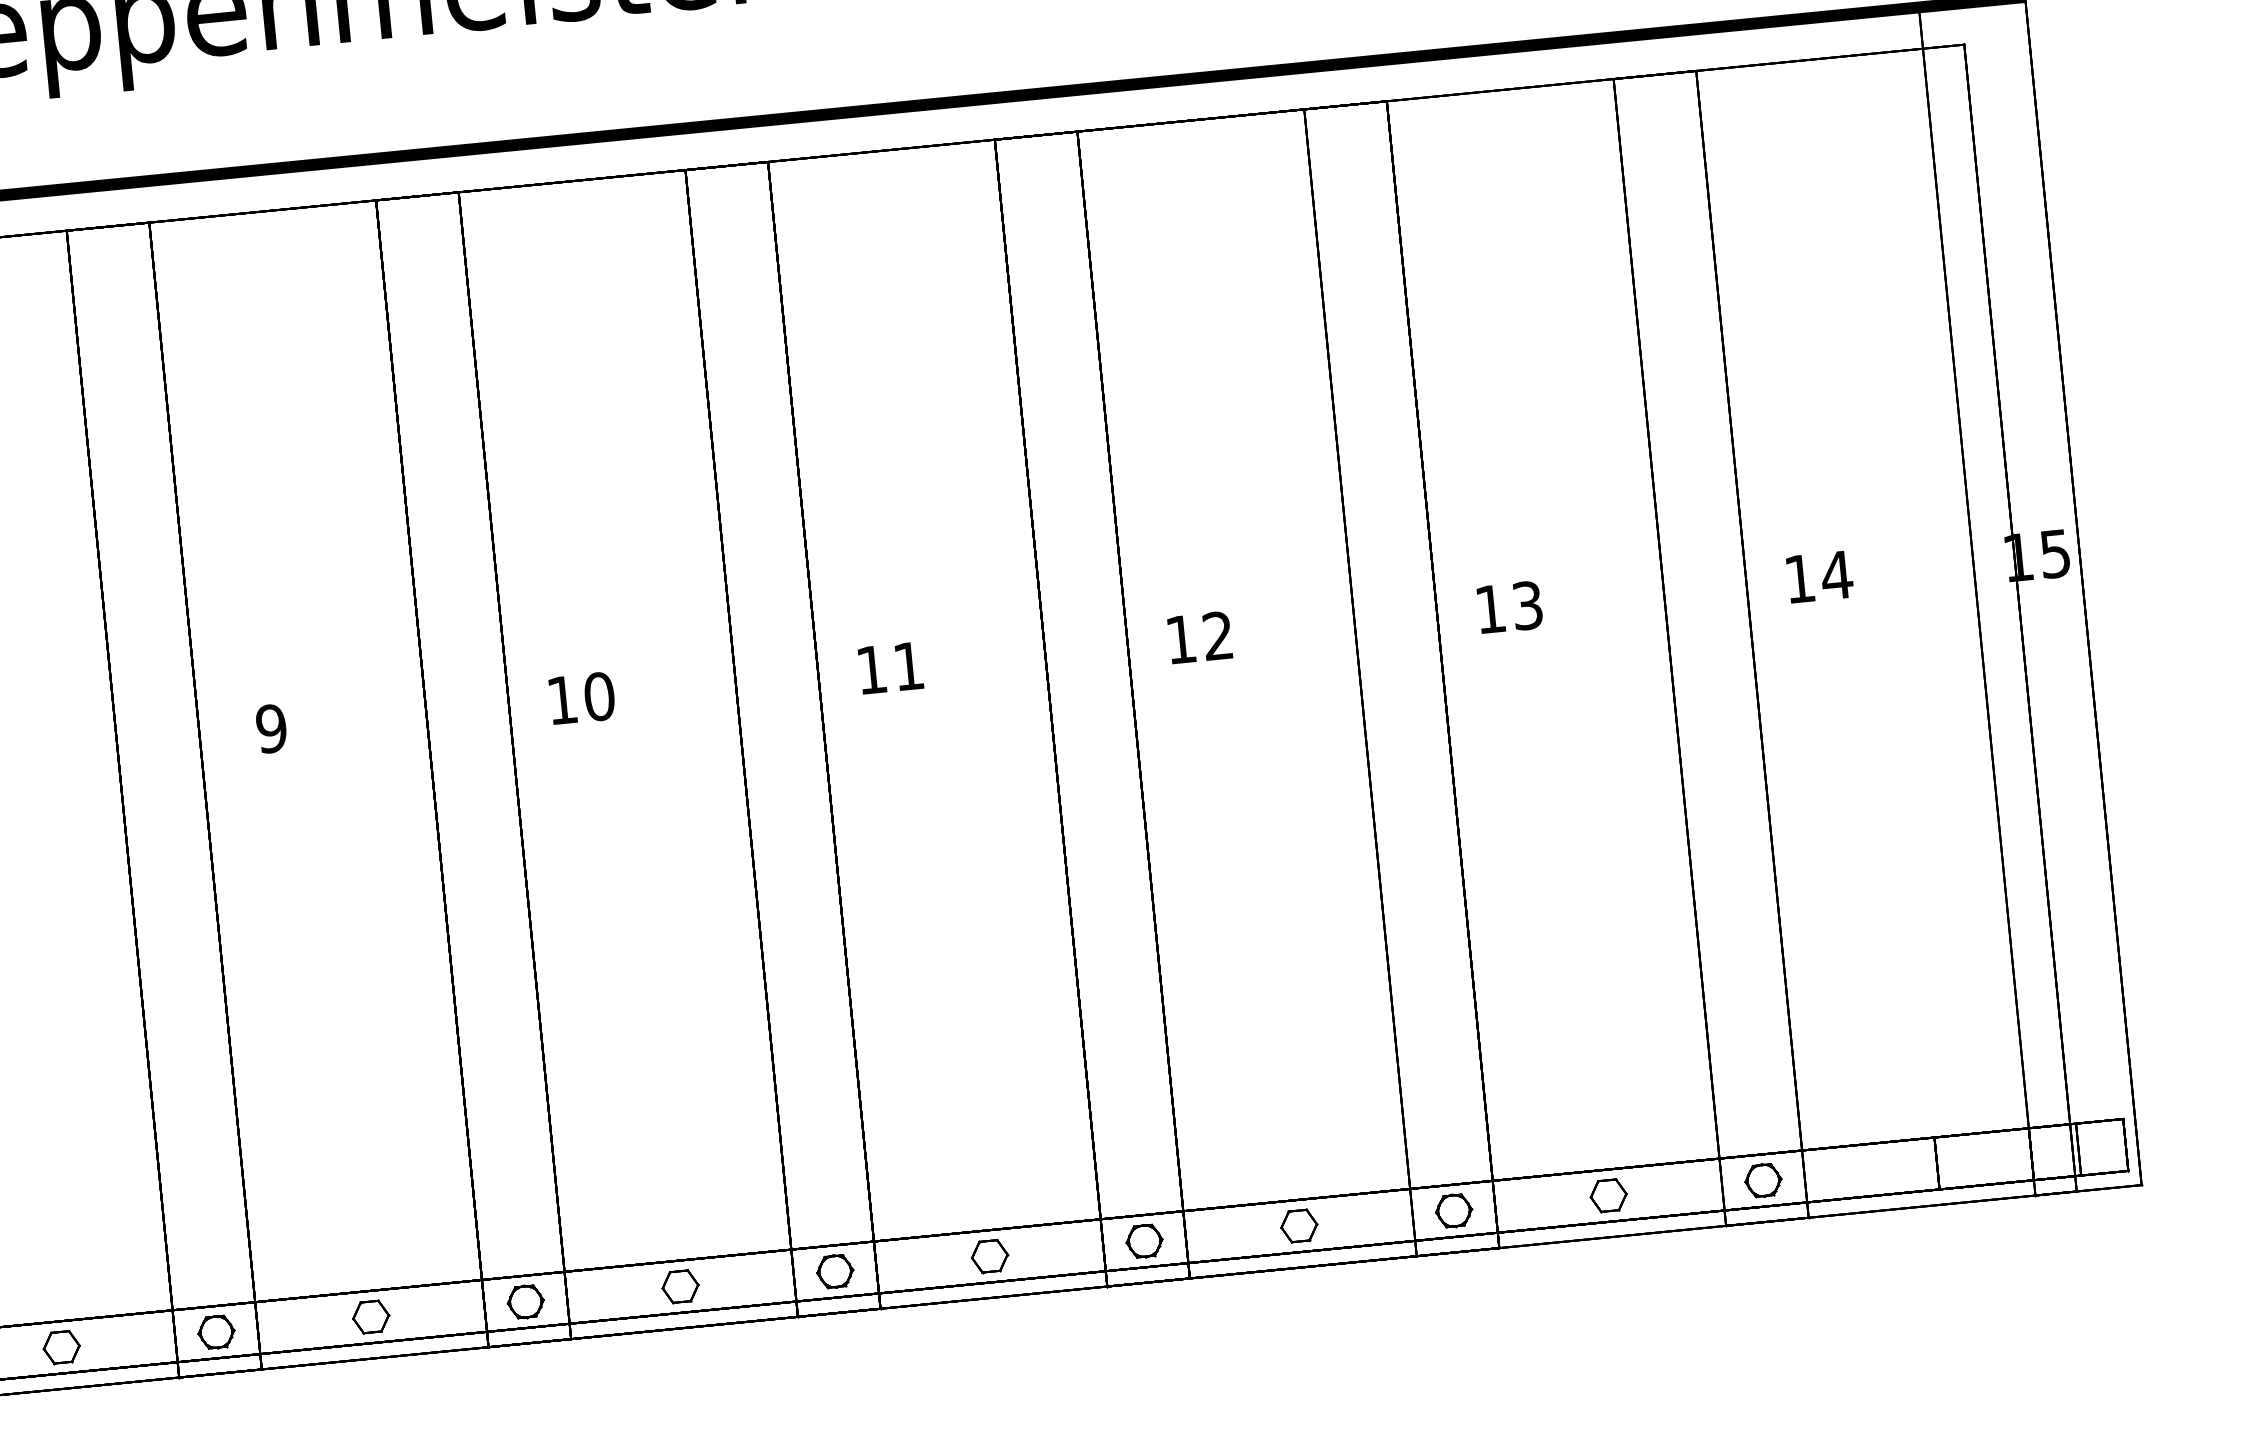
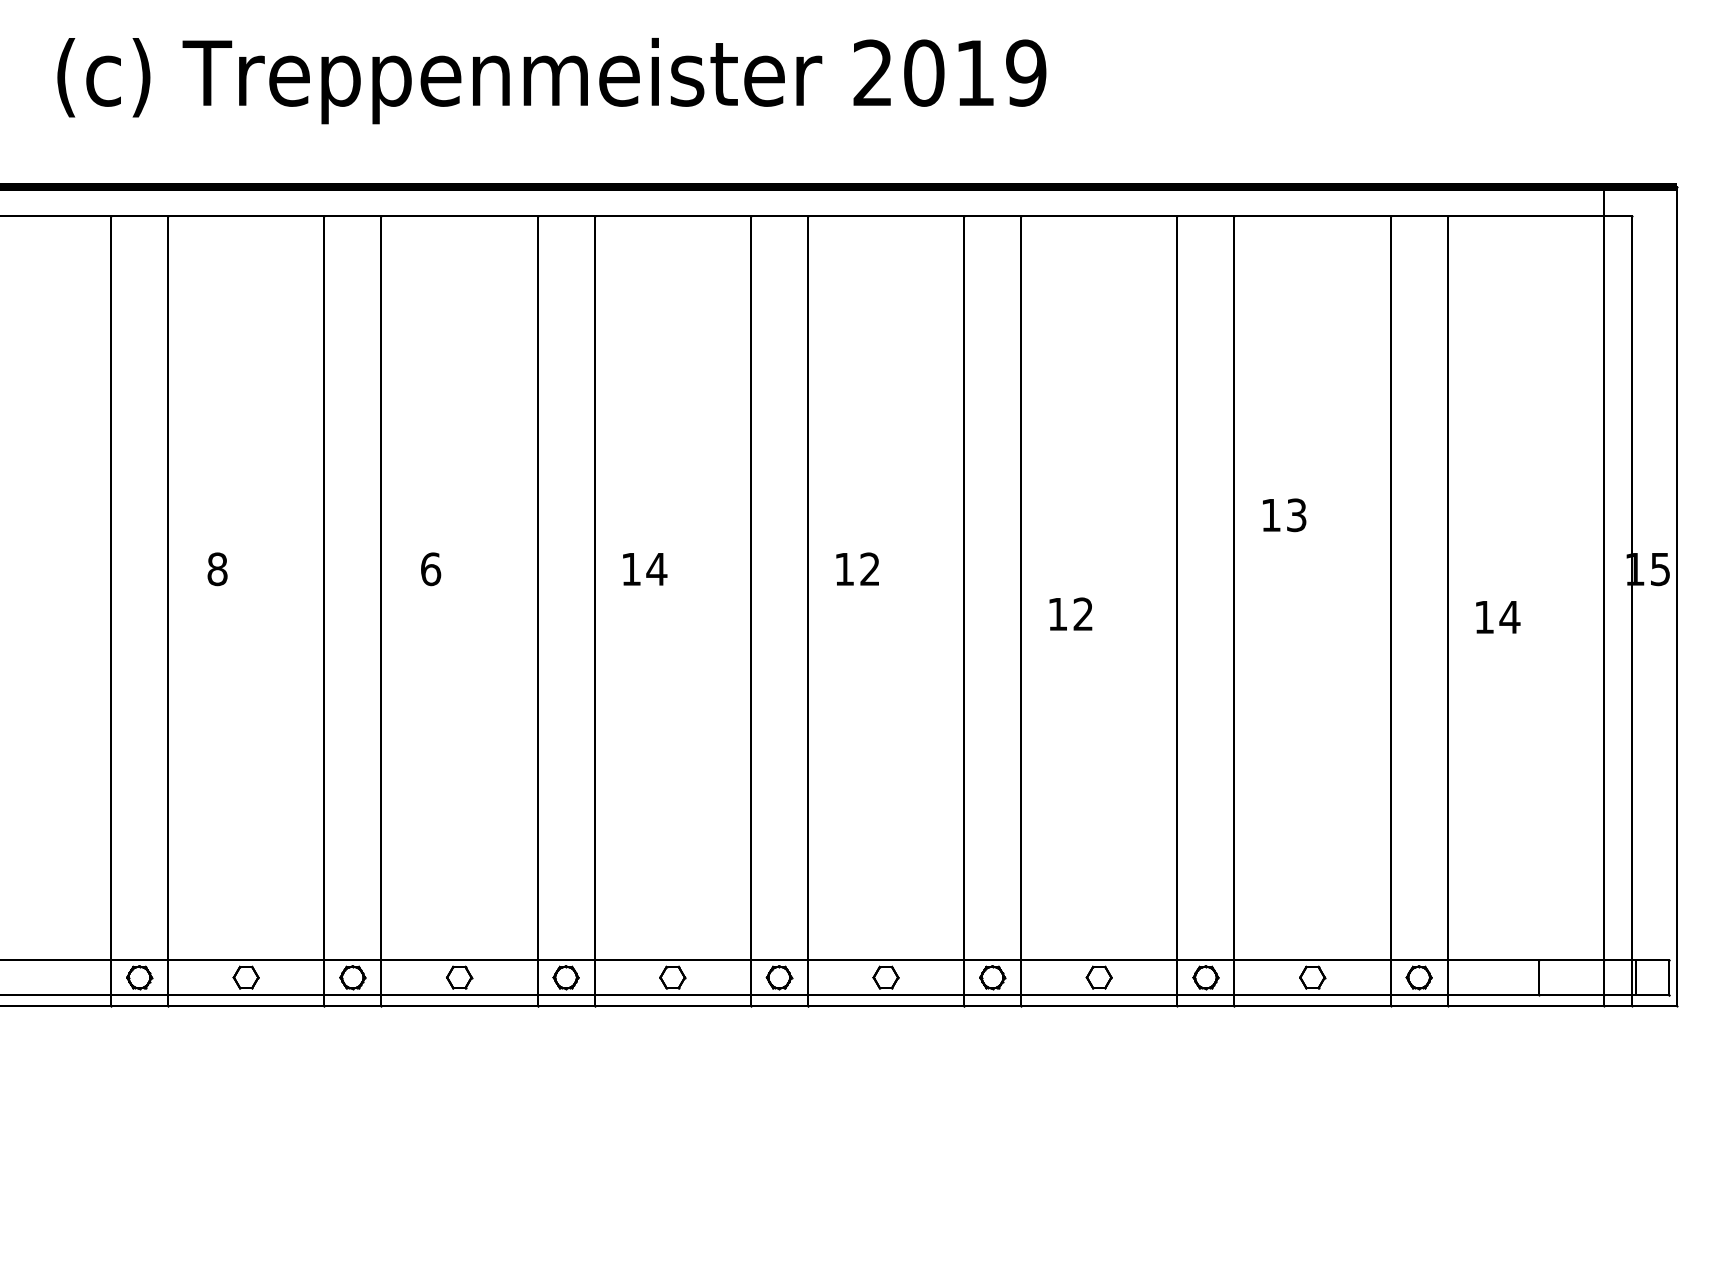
text: (1820, 577) -> (1498, 617), moved
text: (1509, 607) -> (1284, 515), moved
text: (1199, 636) -> (1070, 613), moved
text: (907, 665) -> (869, 568), 11 -> 12
text: (598, 697) -> (656, 569), 10 -> 14
text: (271, 729) -> (430, 569), 9 -> 6

